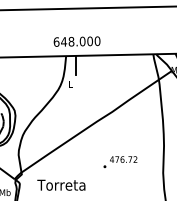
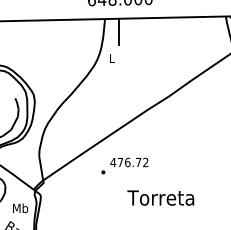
text: (120, 161) -> (124, 165), moved
text: (61, 184) -> (161, 197), moved

